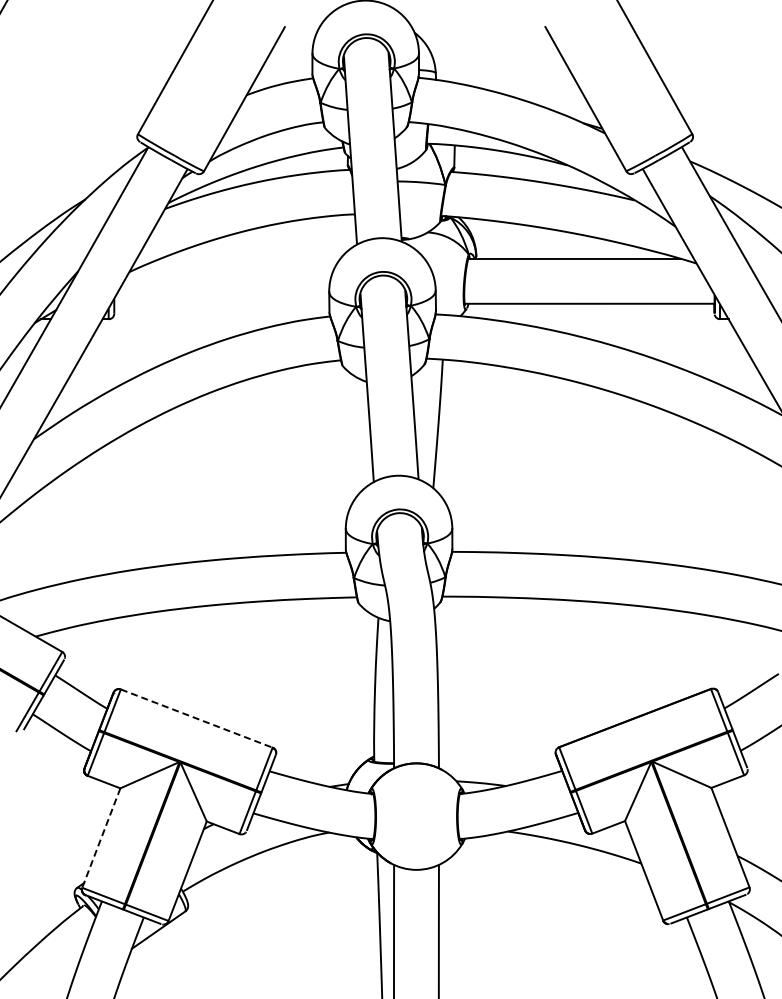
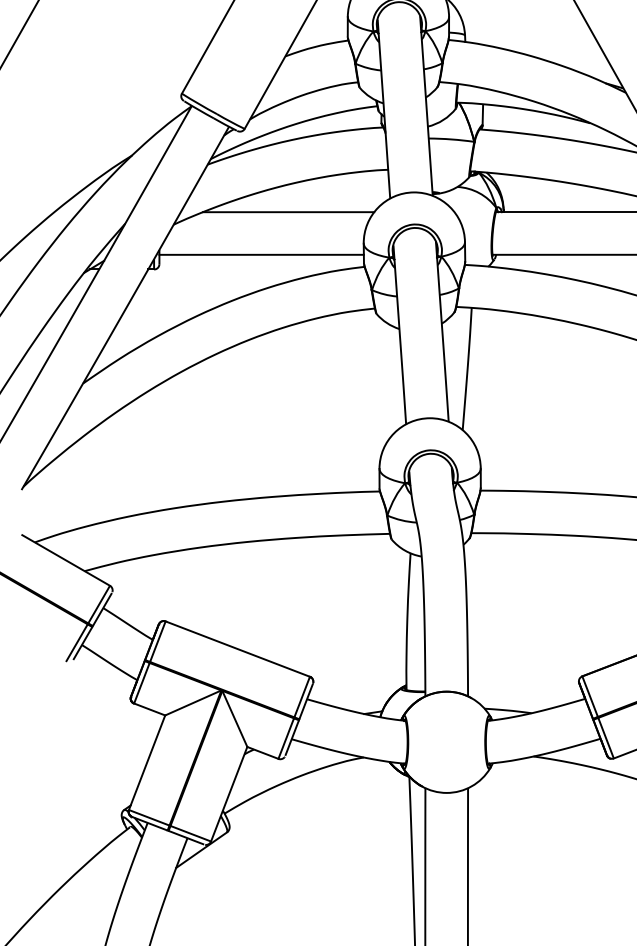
line: (250, 258) -> (288, 211), added
line: (221, 303) -> (261, 254), added
line: (197, 718) -> (238, 649), dashed -> solid
line: (101, 838) -> (147, 763), dashed -> solid

